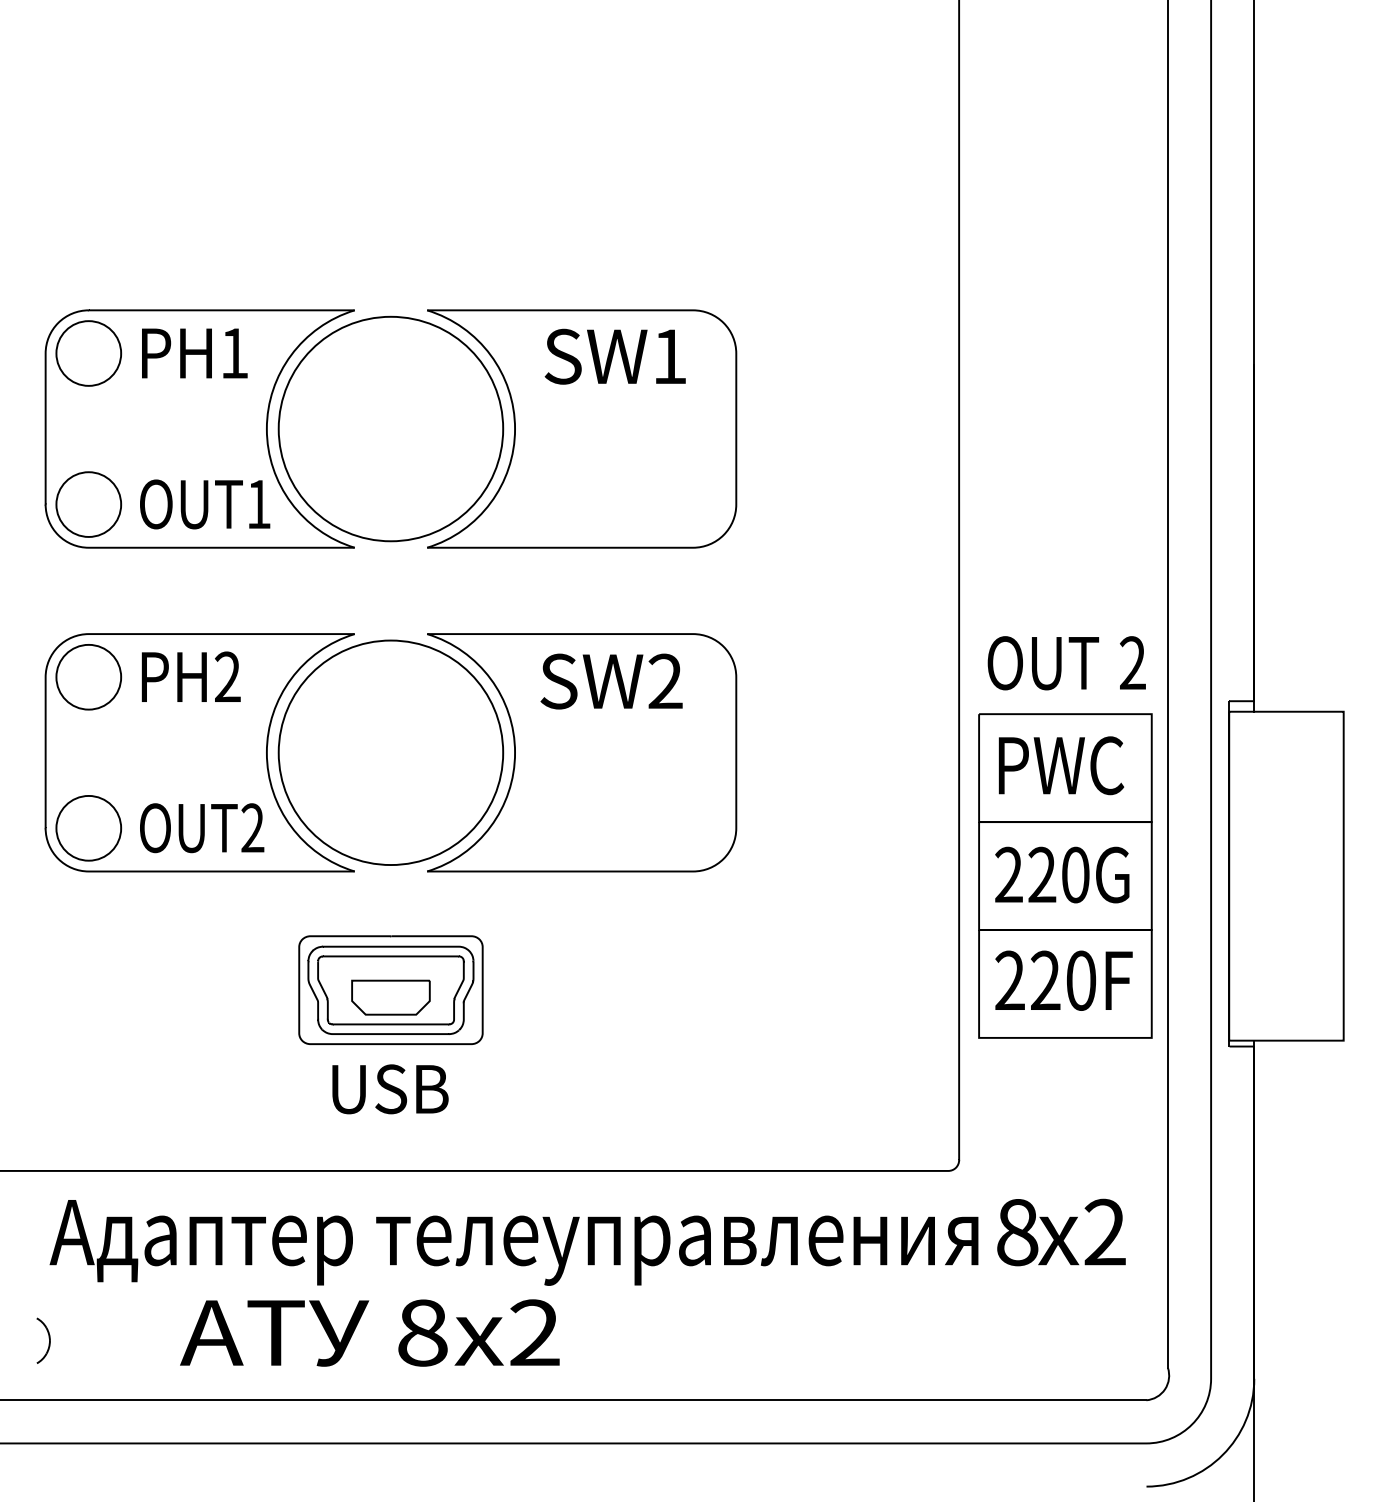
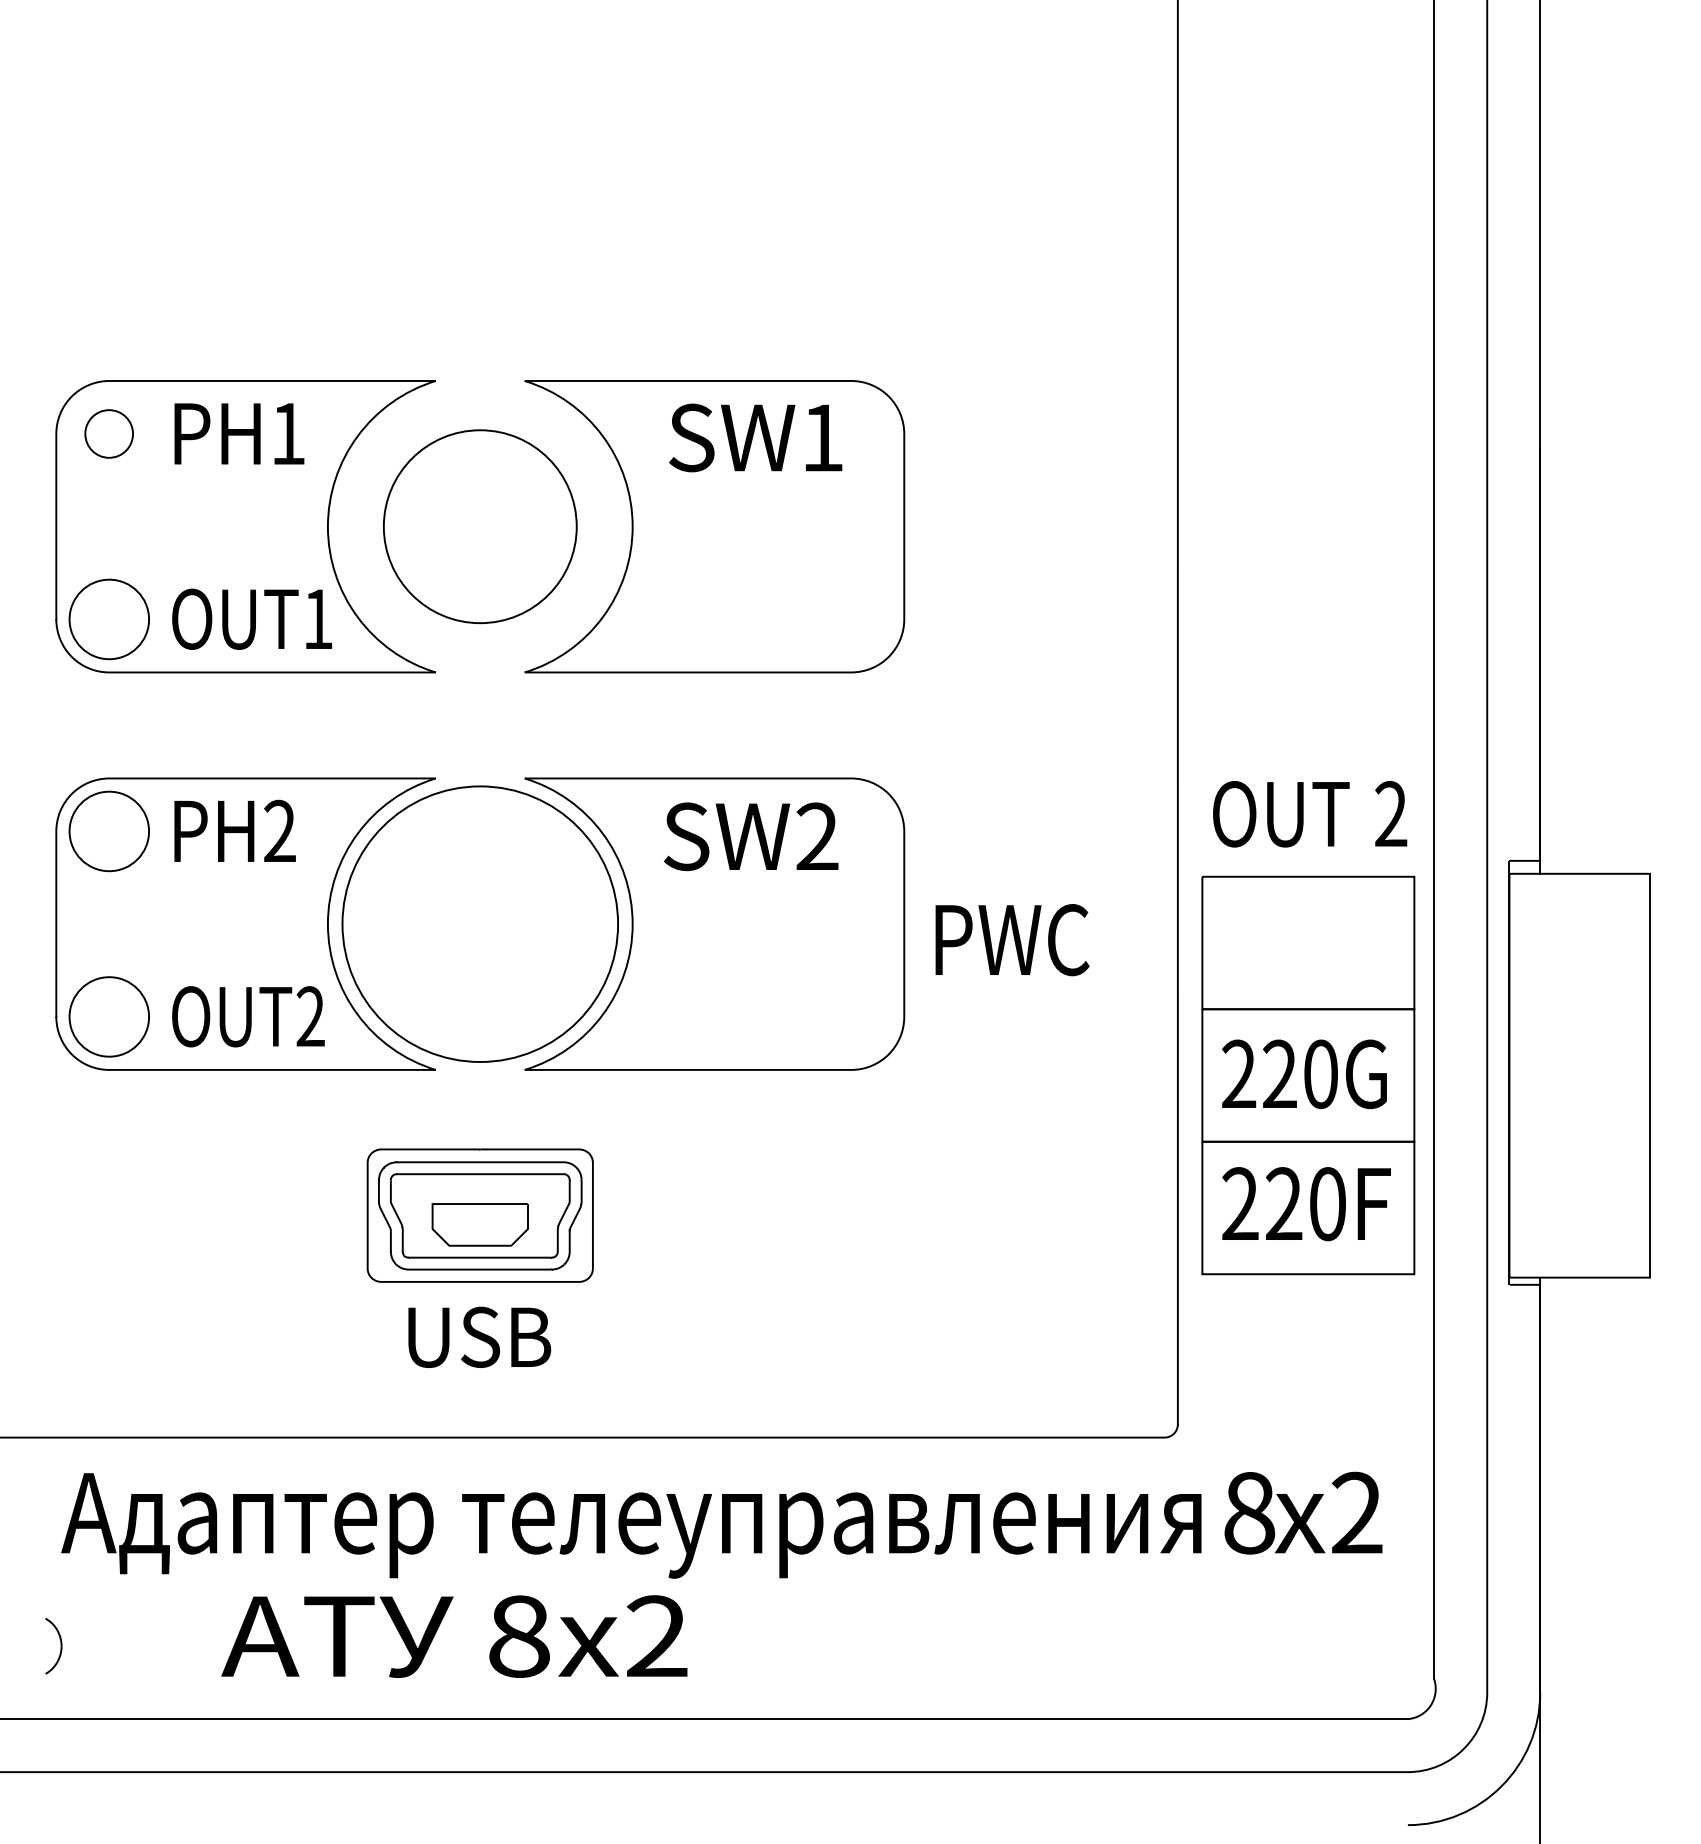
circle: (88, 353) -> (108, 433), size x0.6
circle: (391, 428) -> (480, 526), size x0.7
text: (1061, 766) -> (1012, 940), moved

